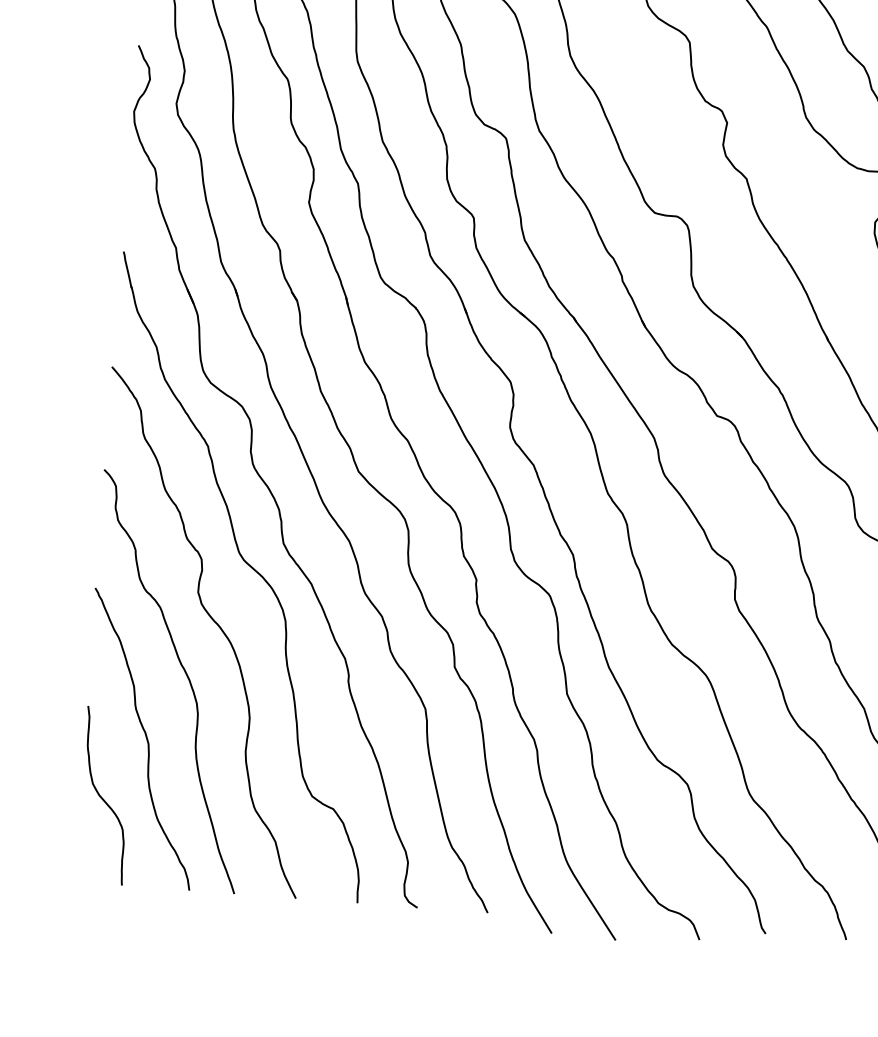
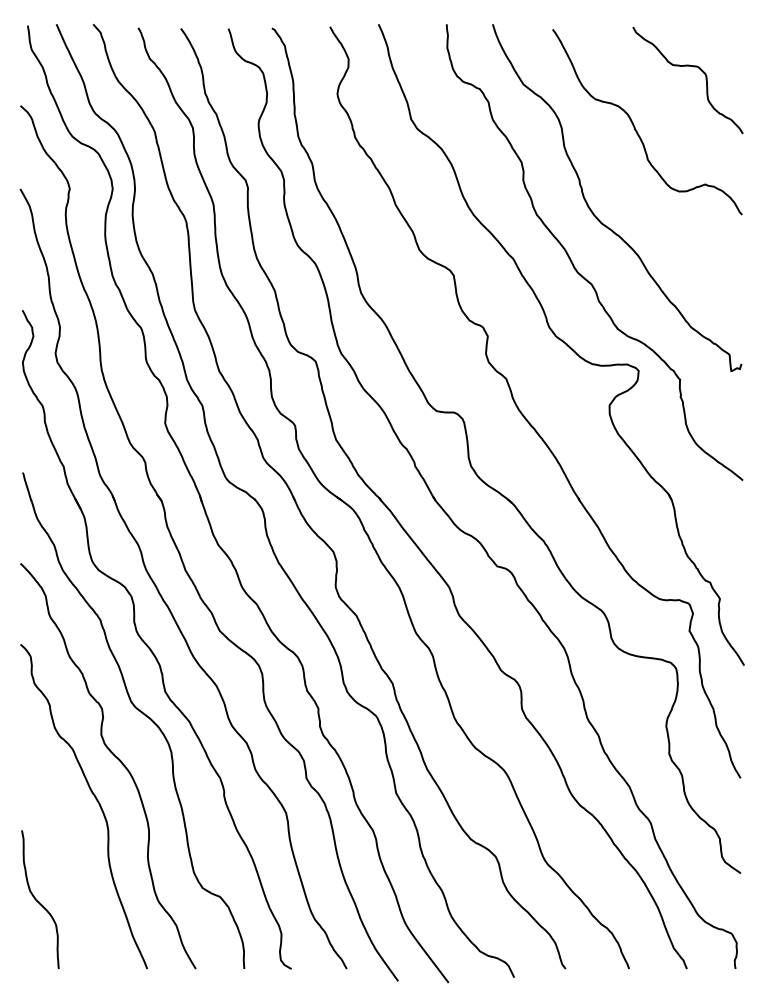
curve: (145, 738) -> (68, 852), removed

